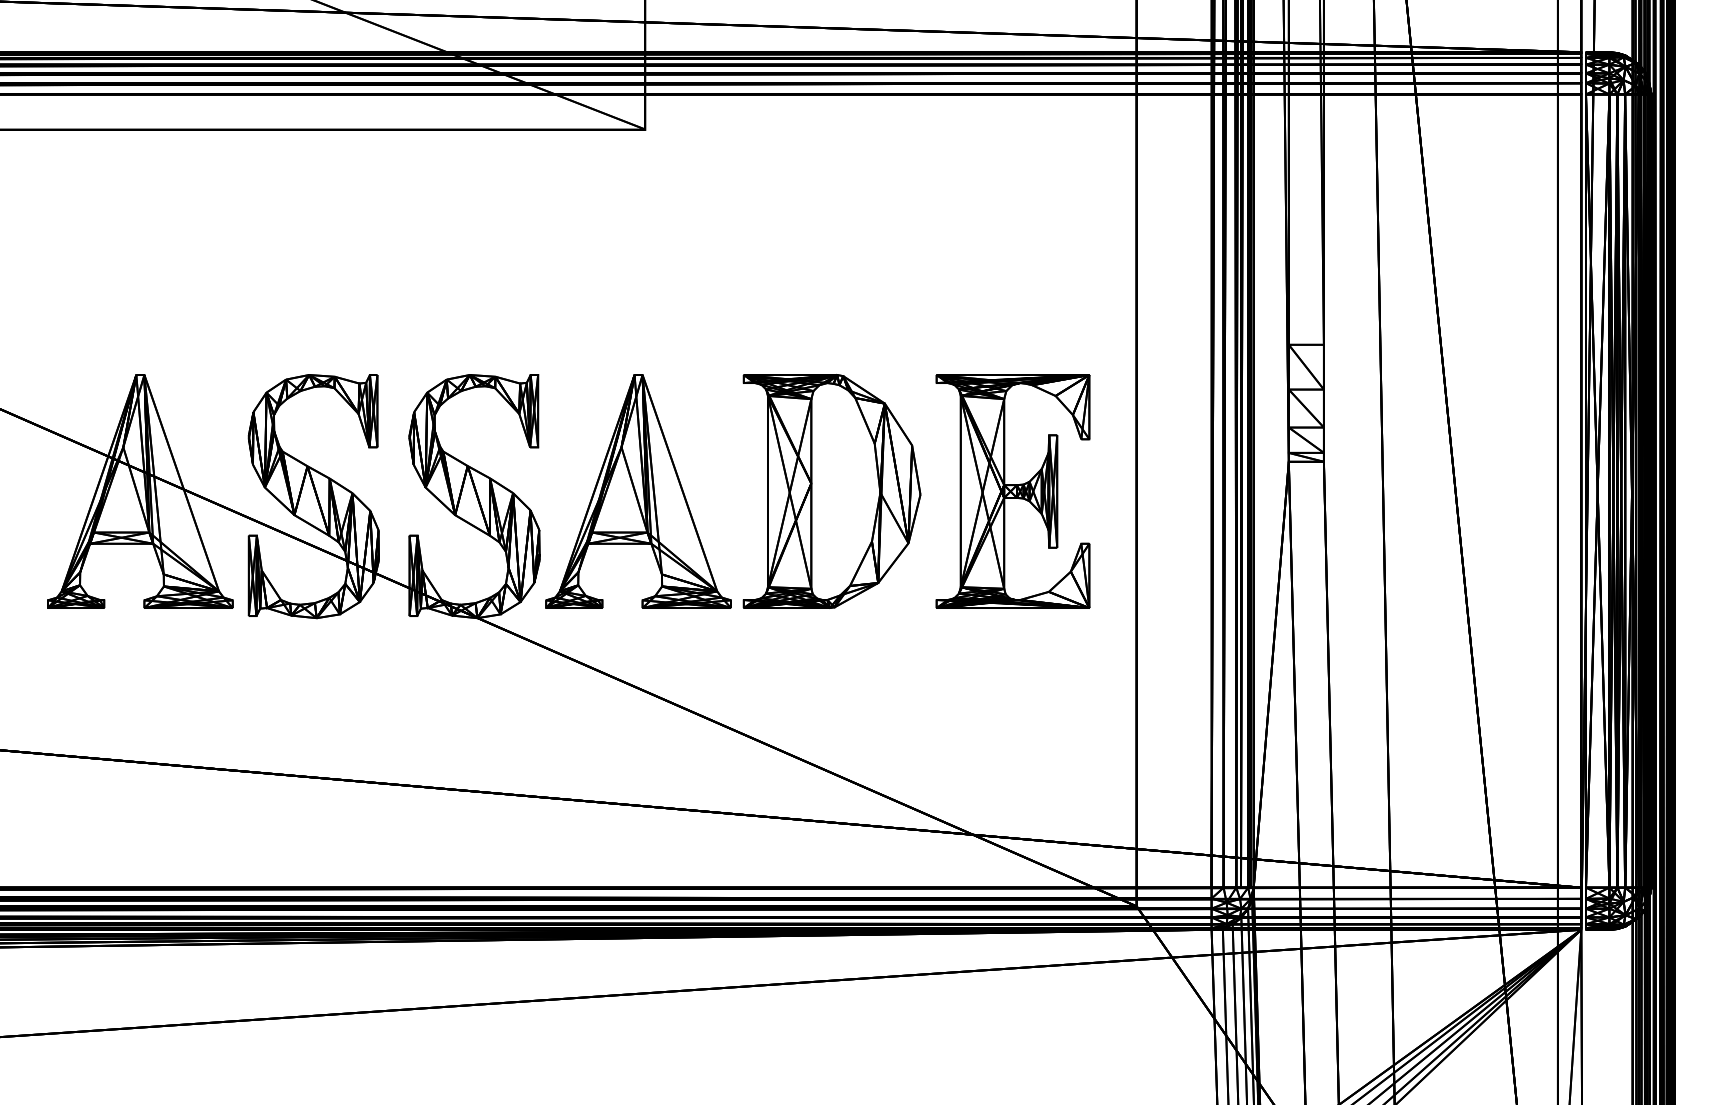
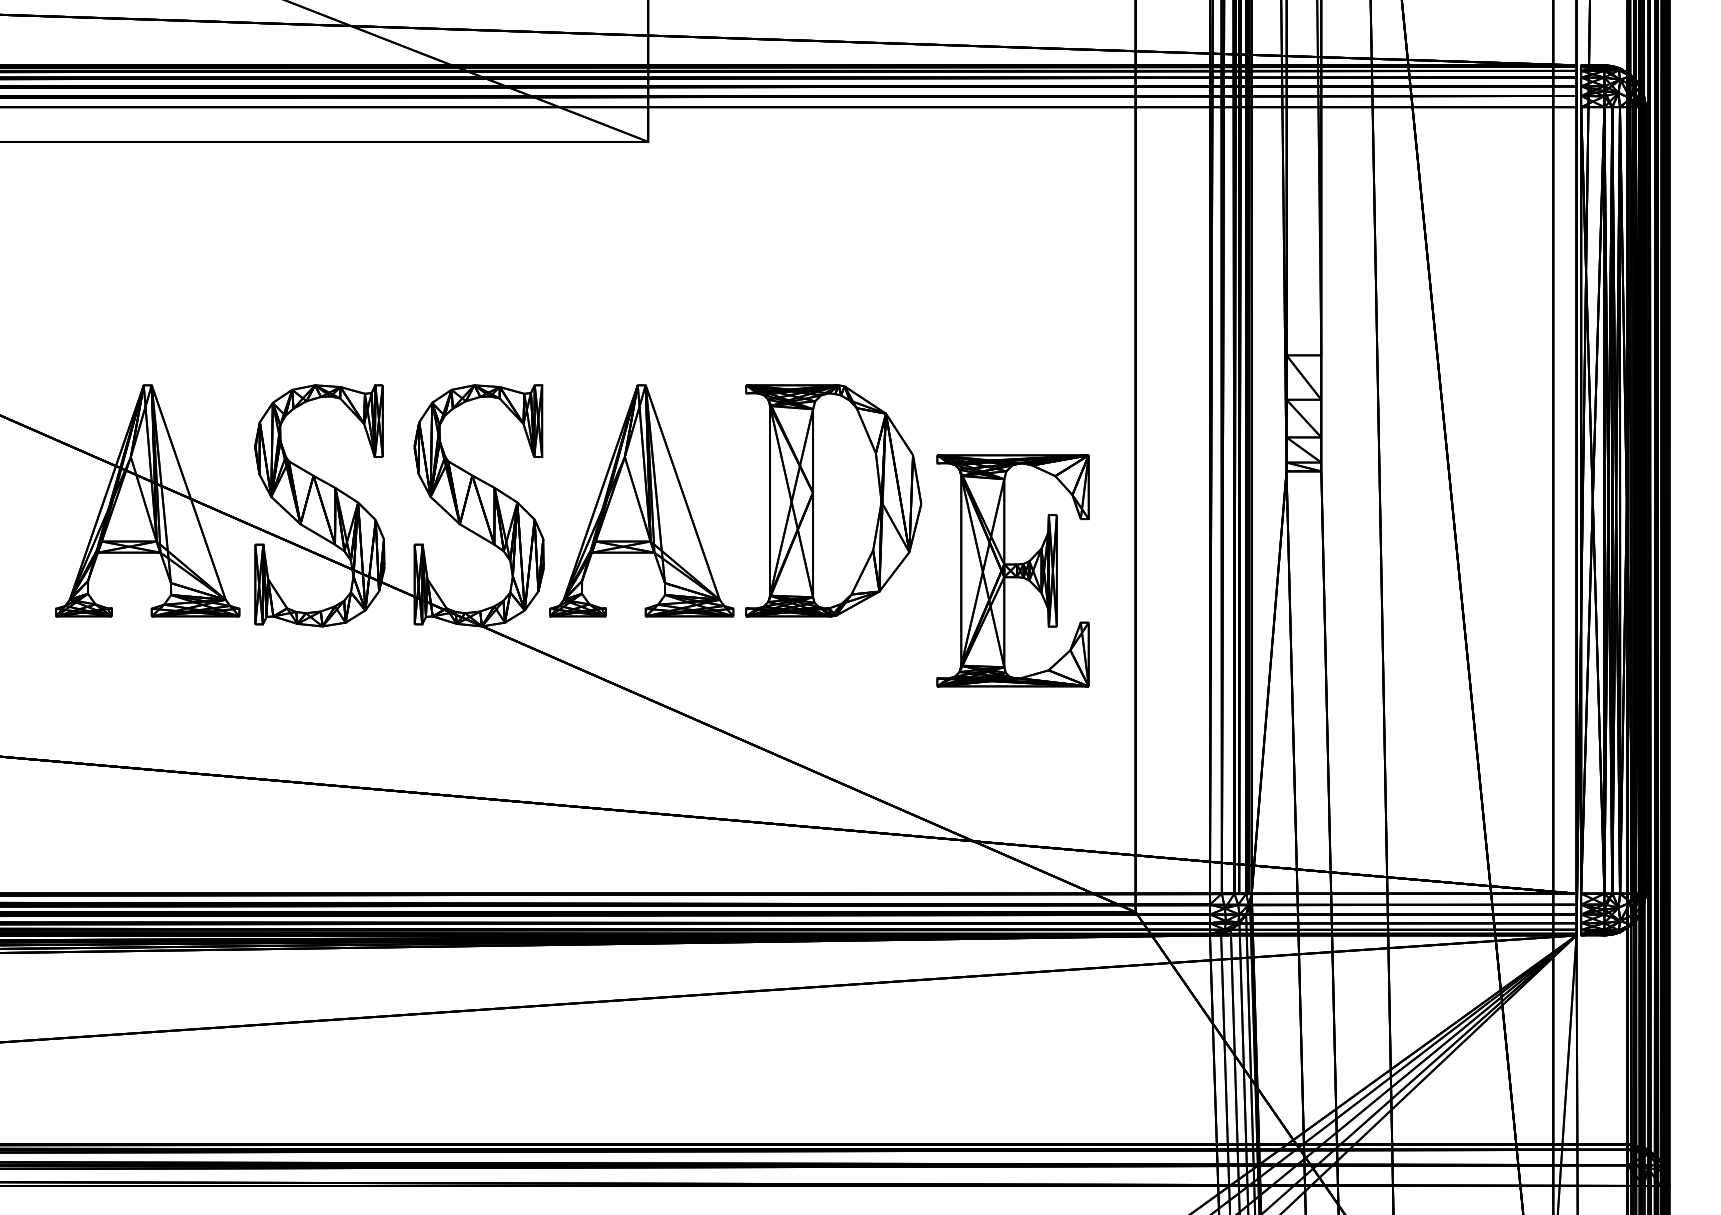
part: (1012, 491) -> (1012, 570), moved

